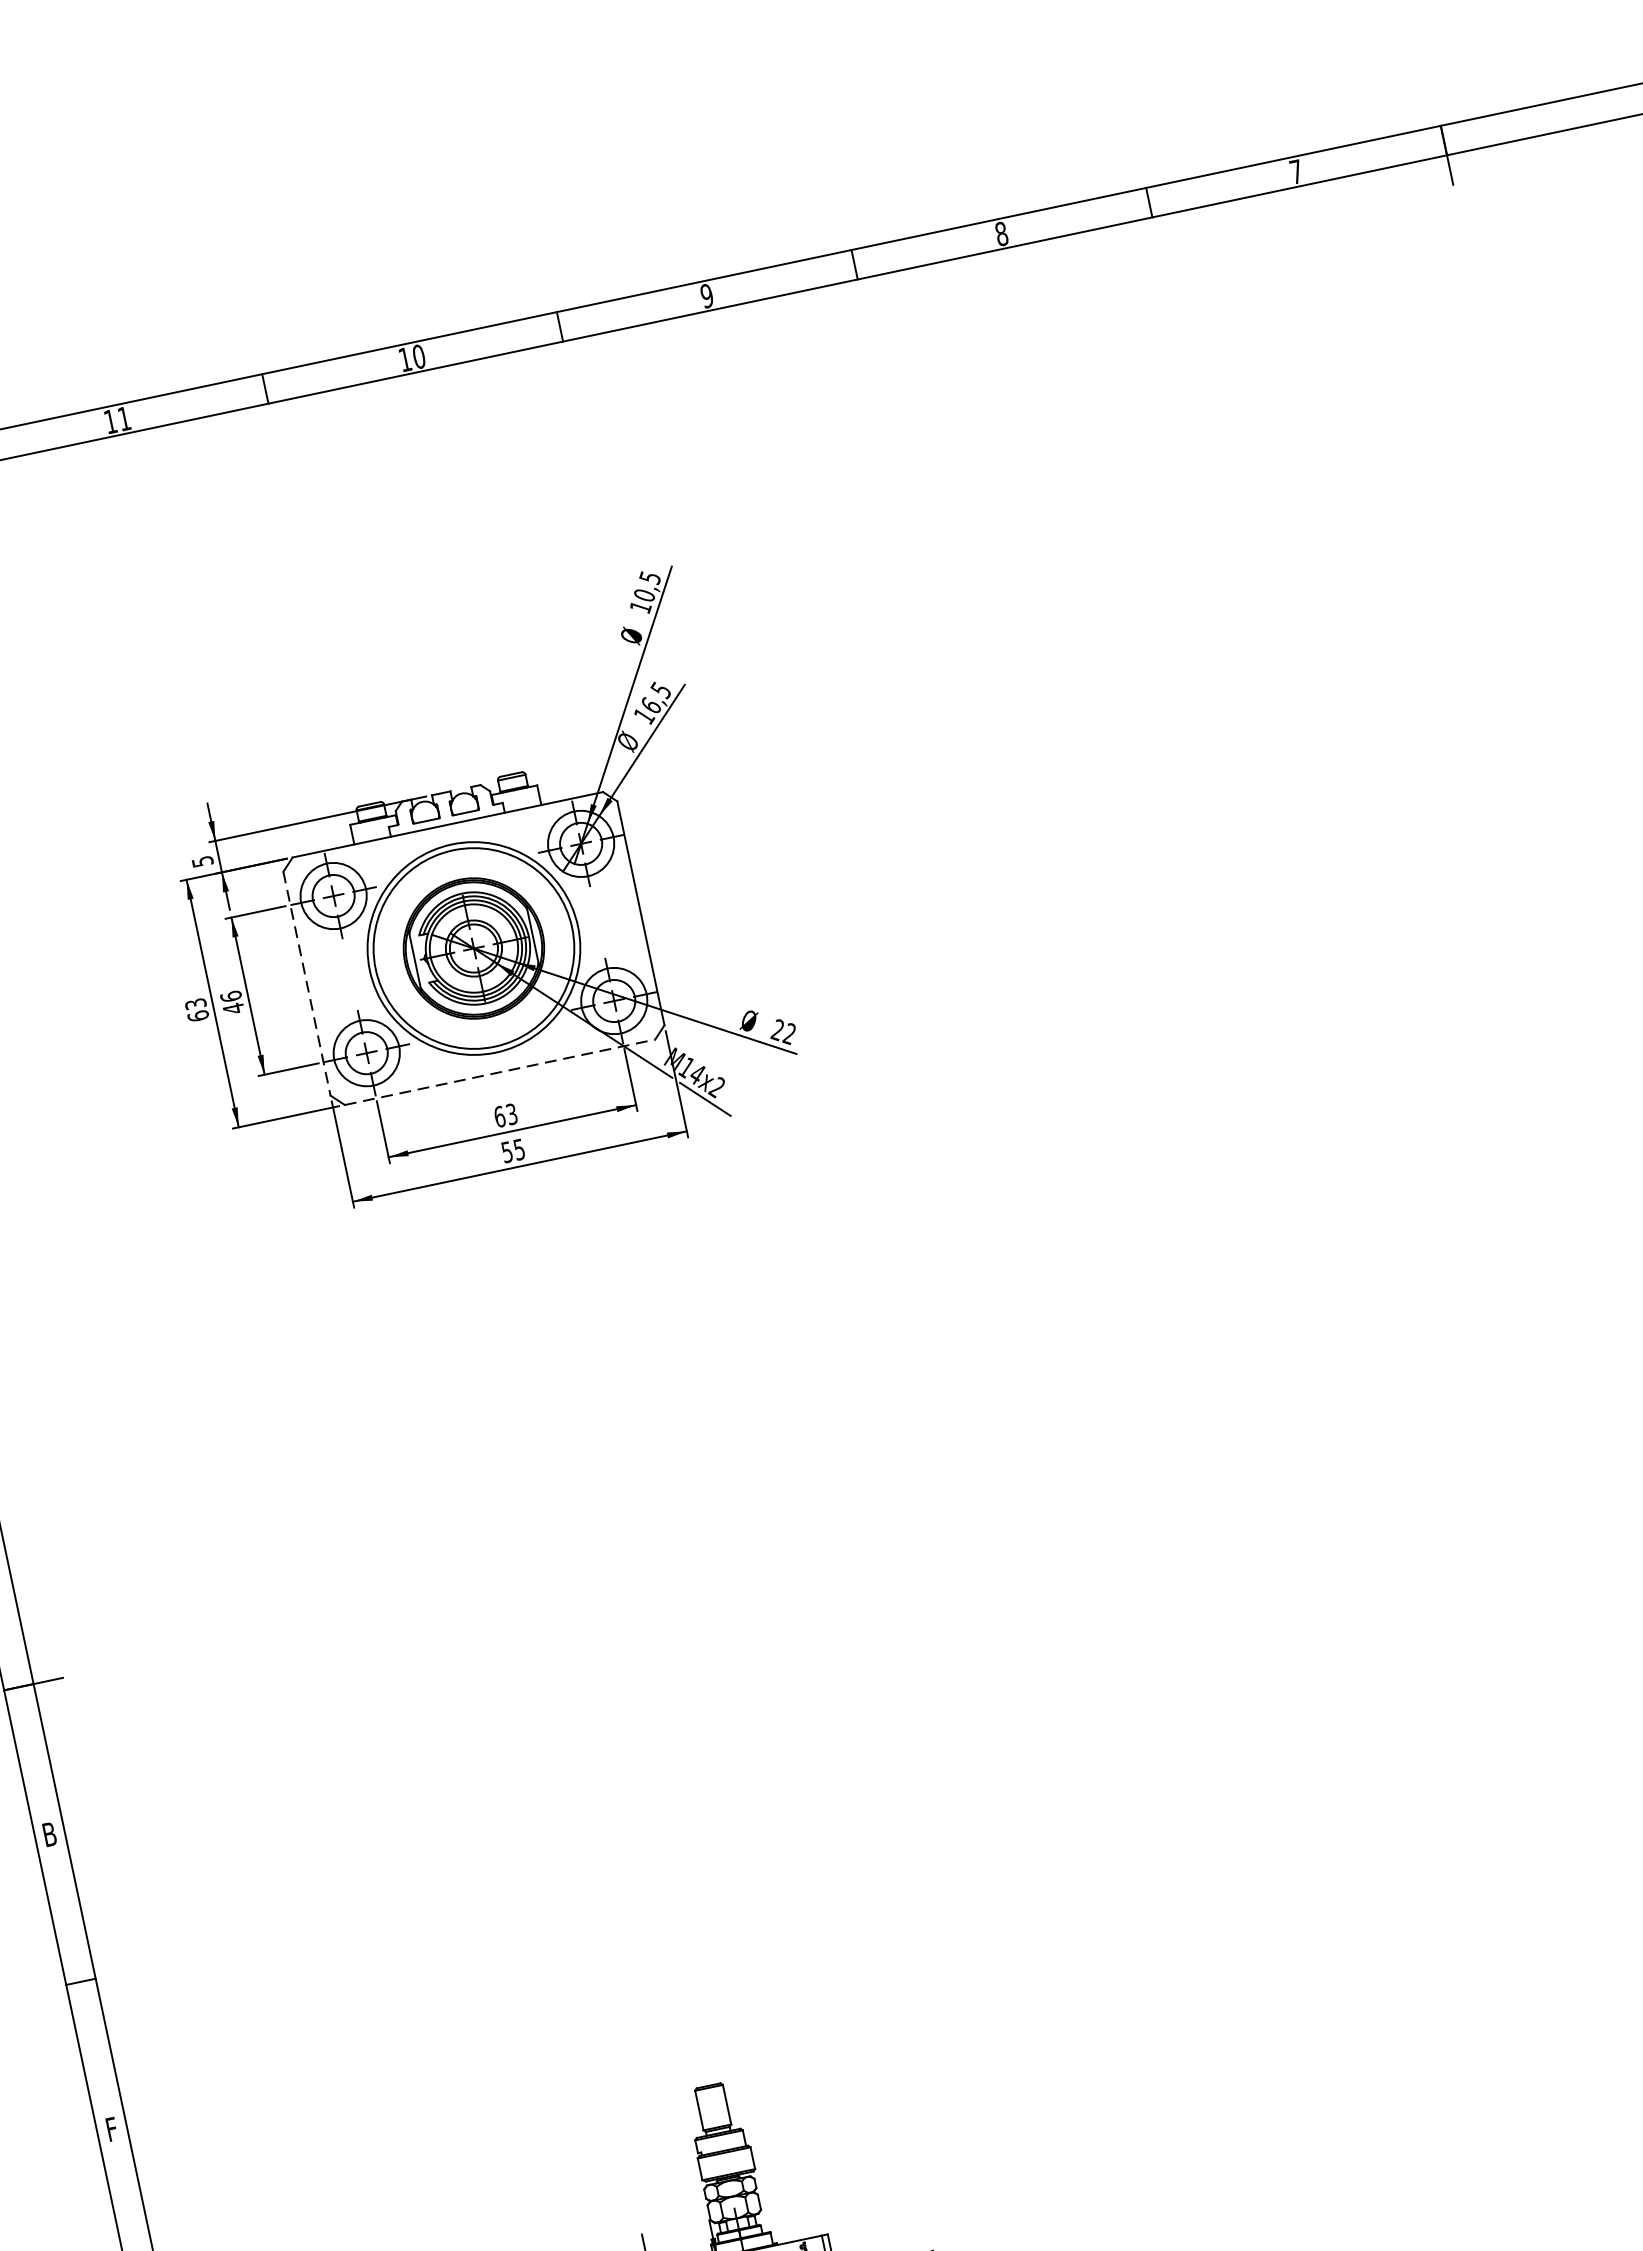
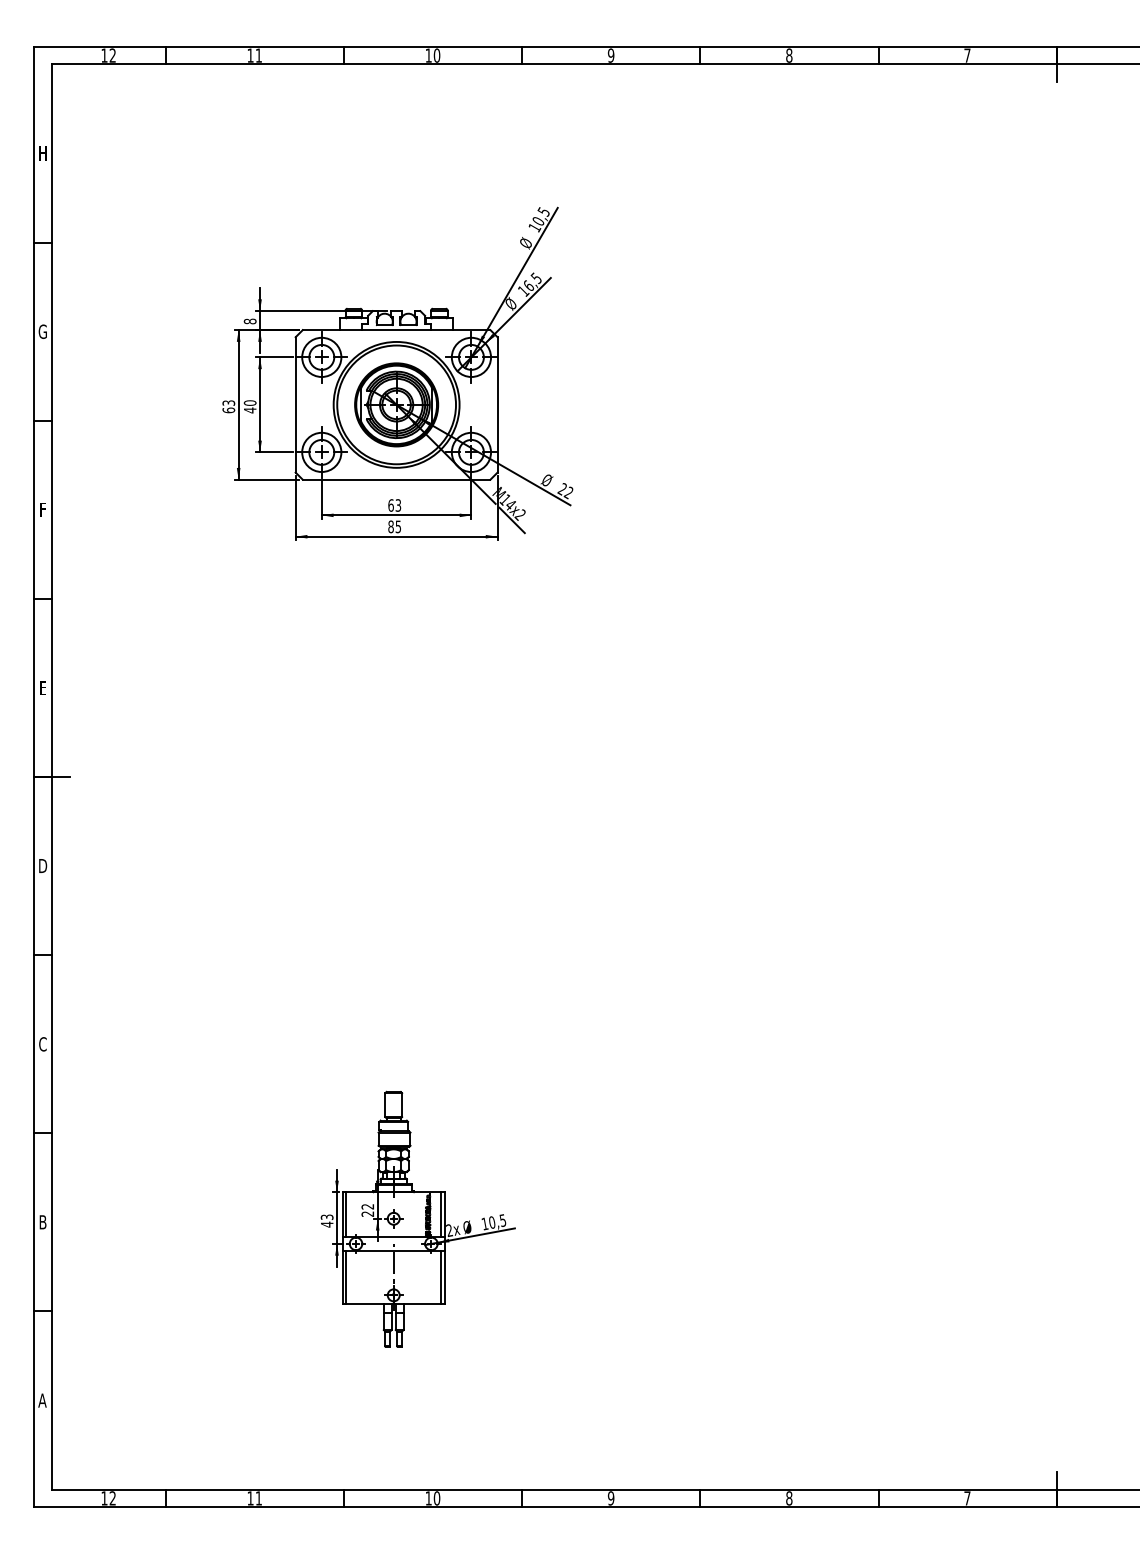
text: (201, 861) -> (249, 321), 5 -> 8
line: (306, 983) -> (295, 404), dashed -> solid
text: (229, 995) -> (249, 402), 46 -> 40
line: (499, 1071) -> (396, 479), dashed -> solid
text: (506, 1151) -> (390, 526), 55 -> 85
text: (50, 1833) -> (43, 865), B -> D
text: (111, 2129) -> (42, 1044), F -> C

